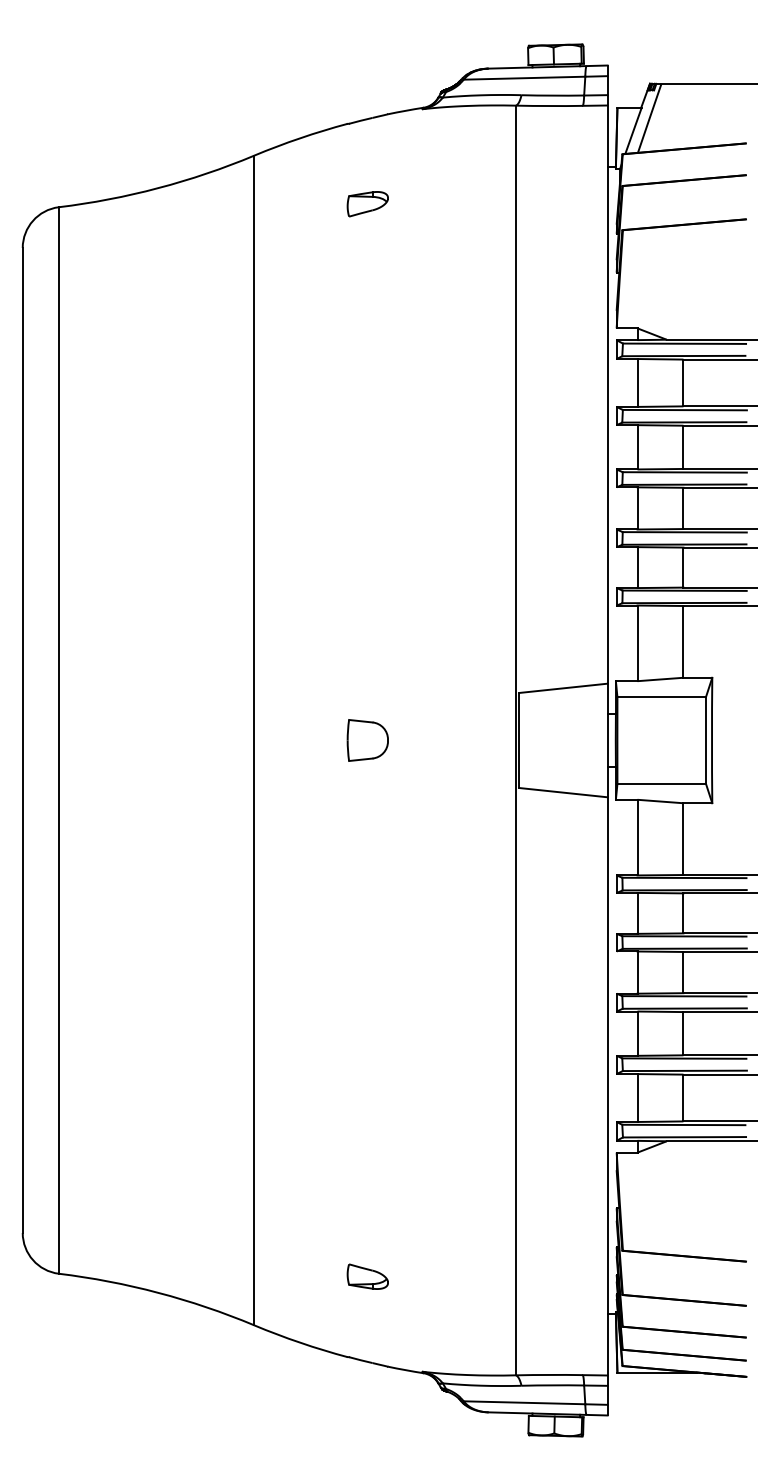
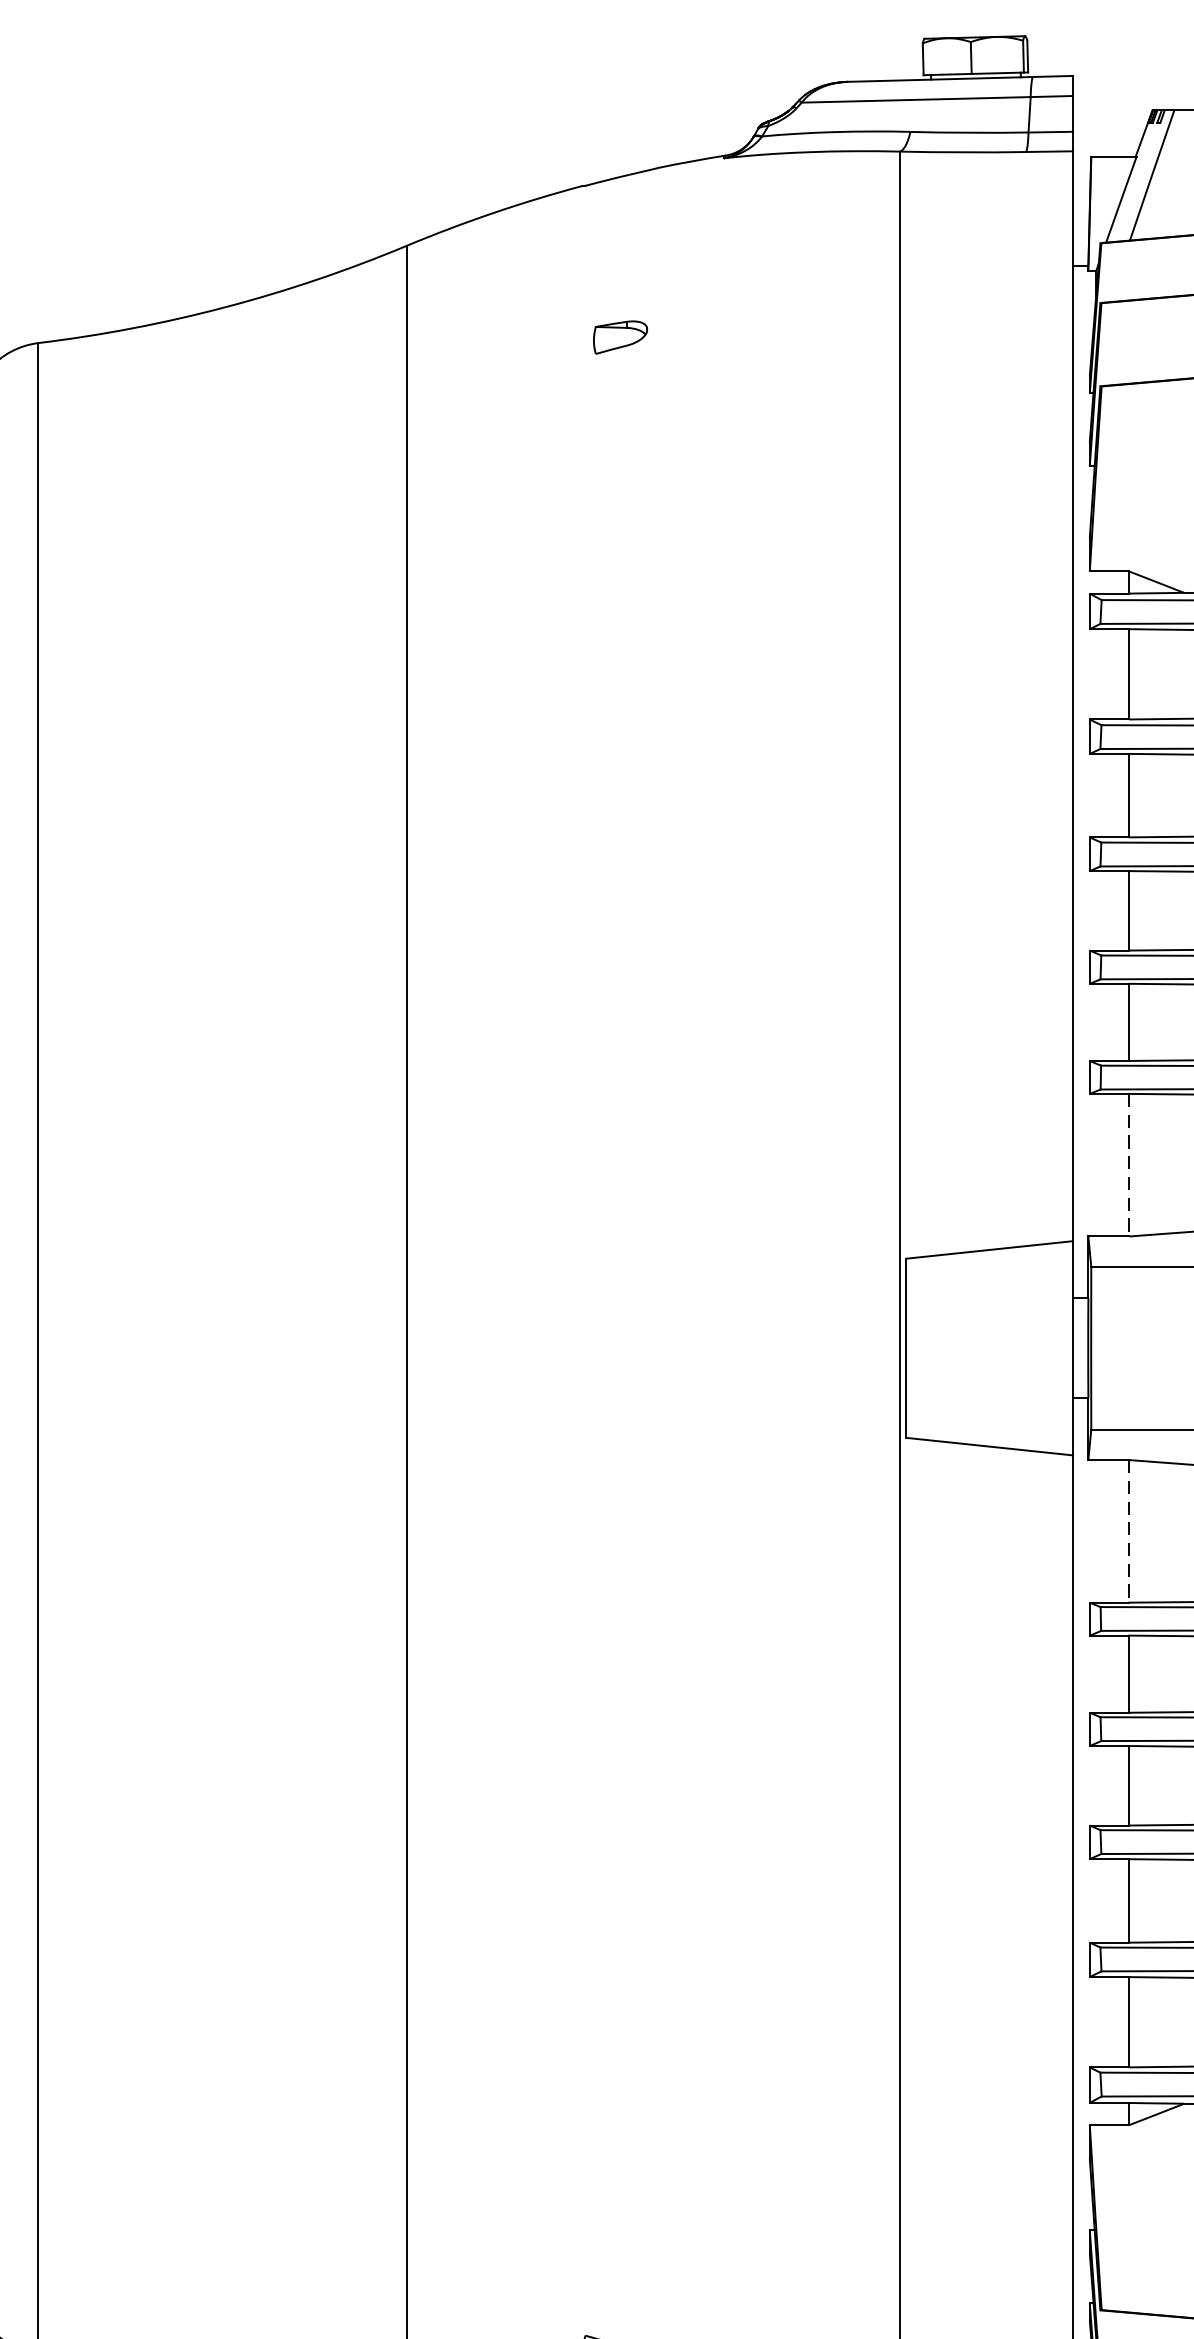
part: (367, 204) -> (620, 337), size x0.7
line: (637, 643) -> (1129, 1165), solid -> dashed
part: (367, 740) -> (620, 1348), removed
line: (637, 837) -> (1129, 1531), solid -> dashed

